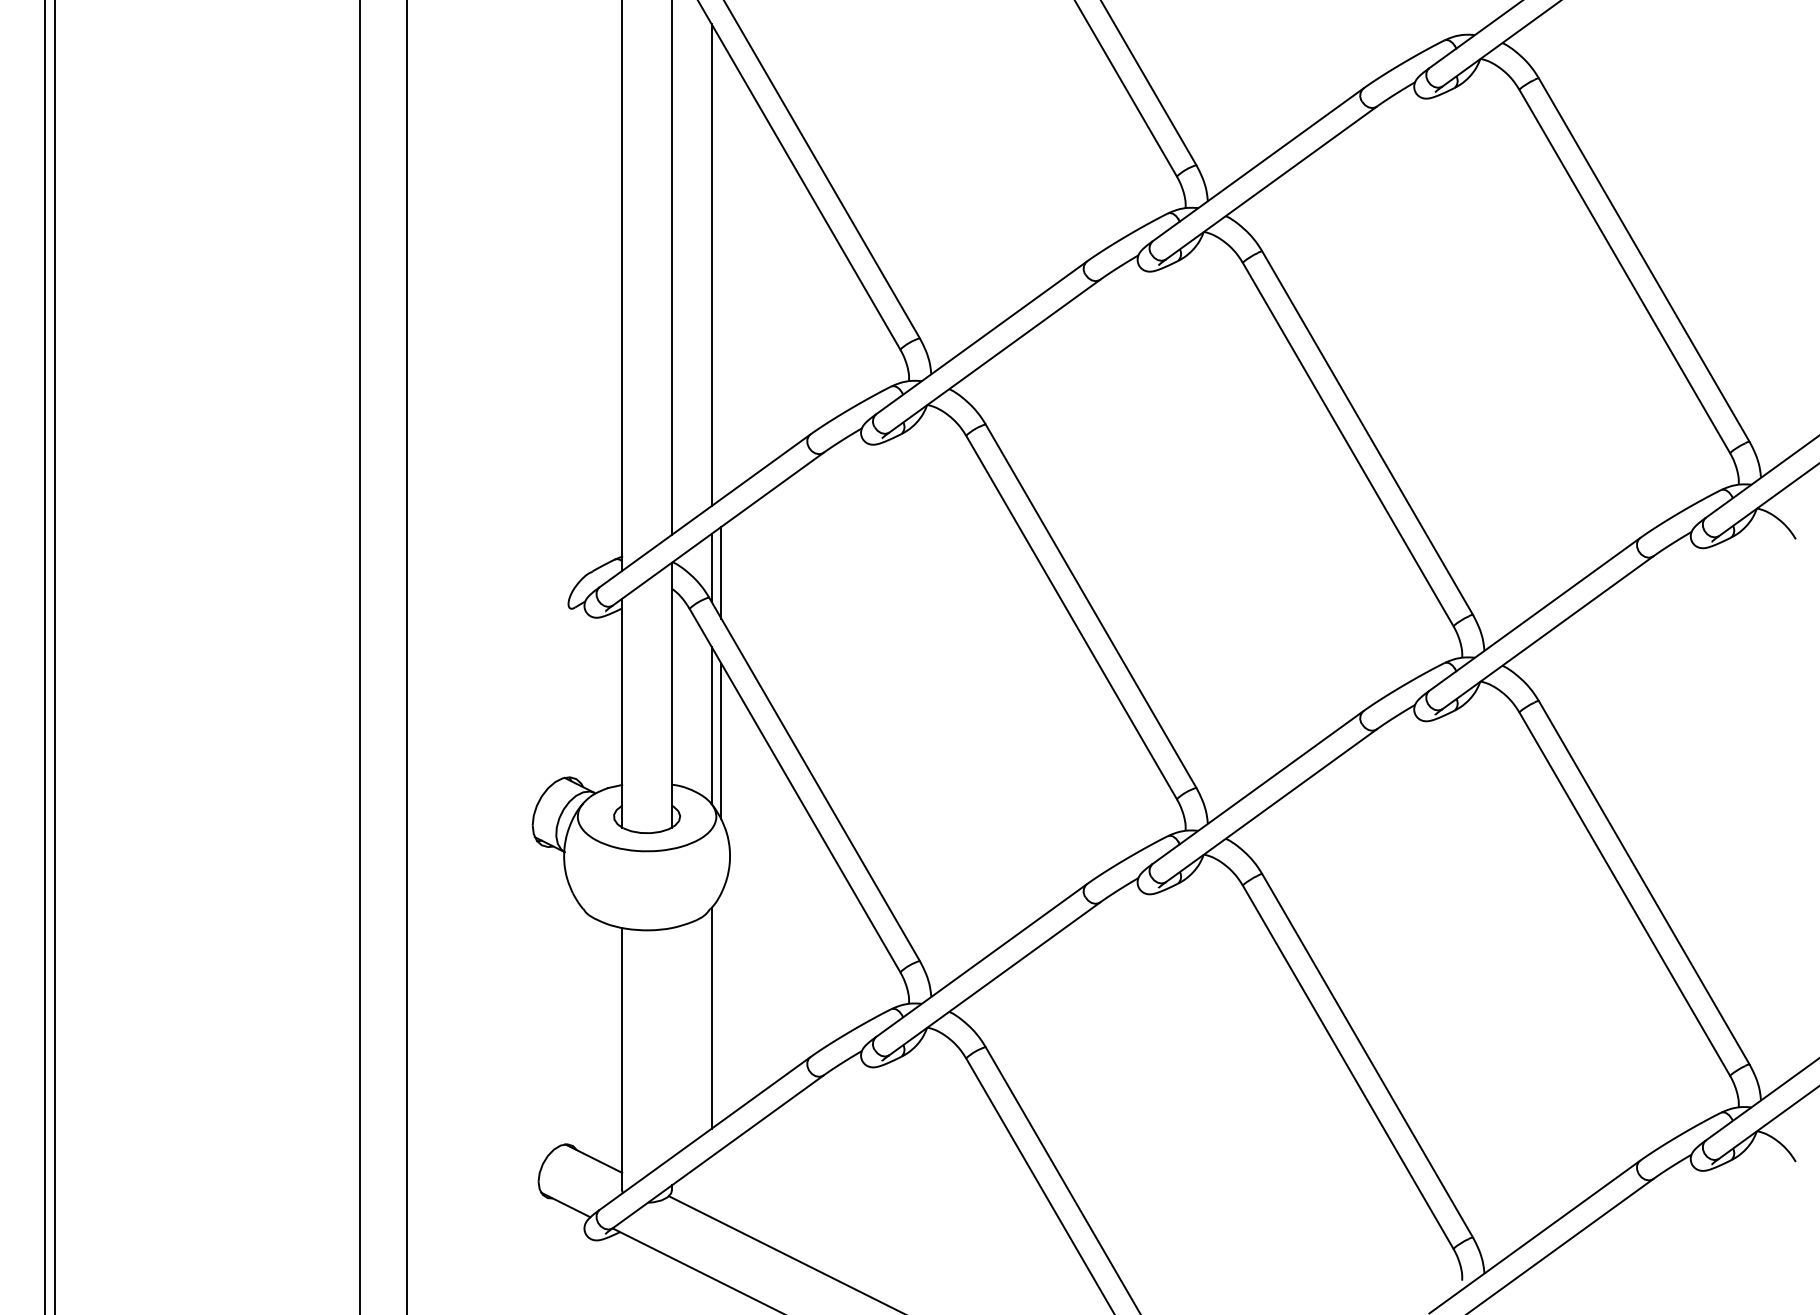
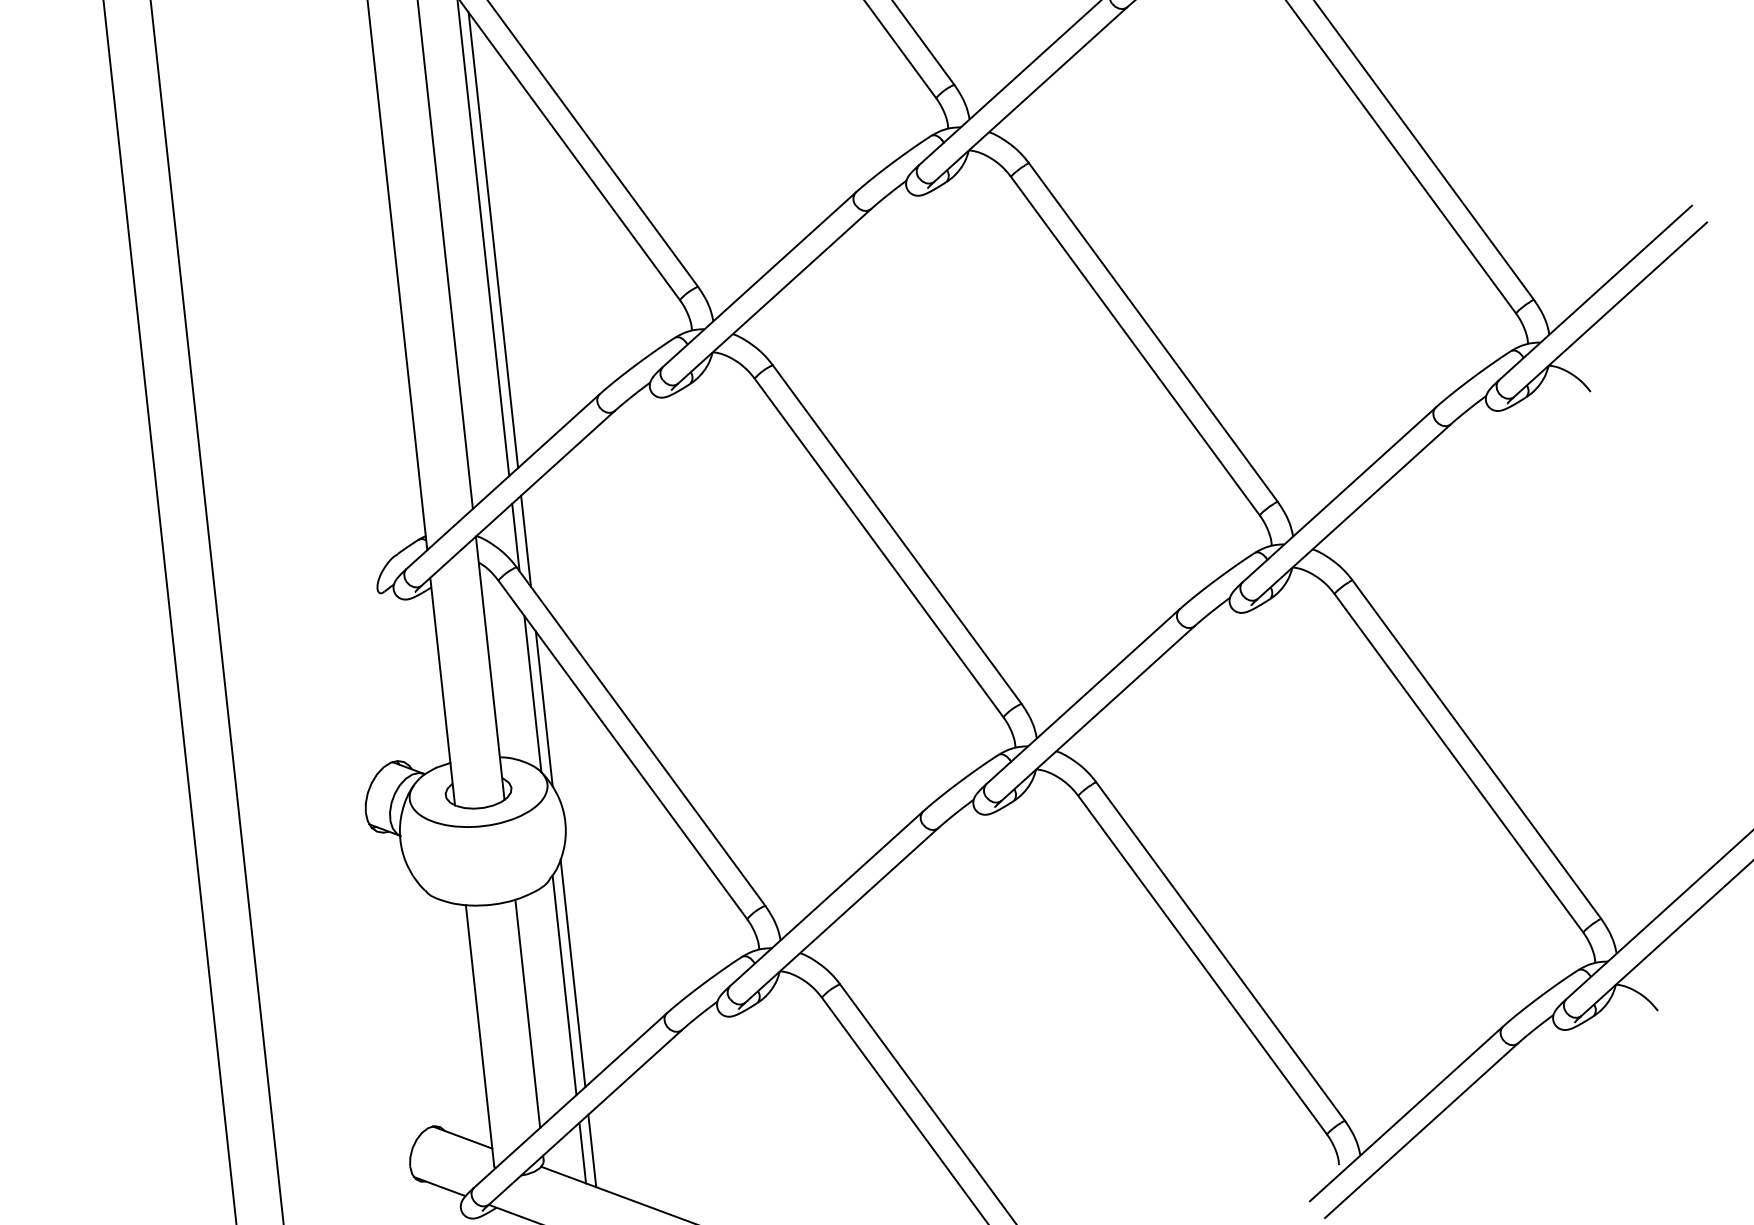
line: (721, 269) -> (493, 239), added
line: (721, 1006) -> (573, 972), added
line: (671, 1042) -> (527, 1013), added
line: (721, 1185) -> (592, 1150), added
line: (711, 1186) -> (582, 1152), added

